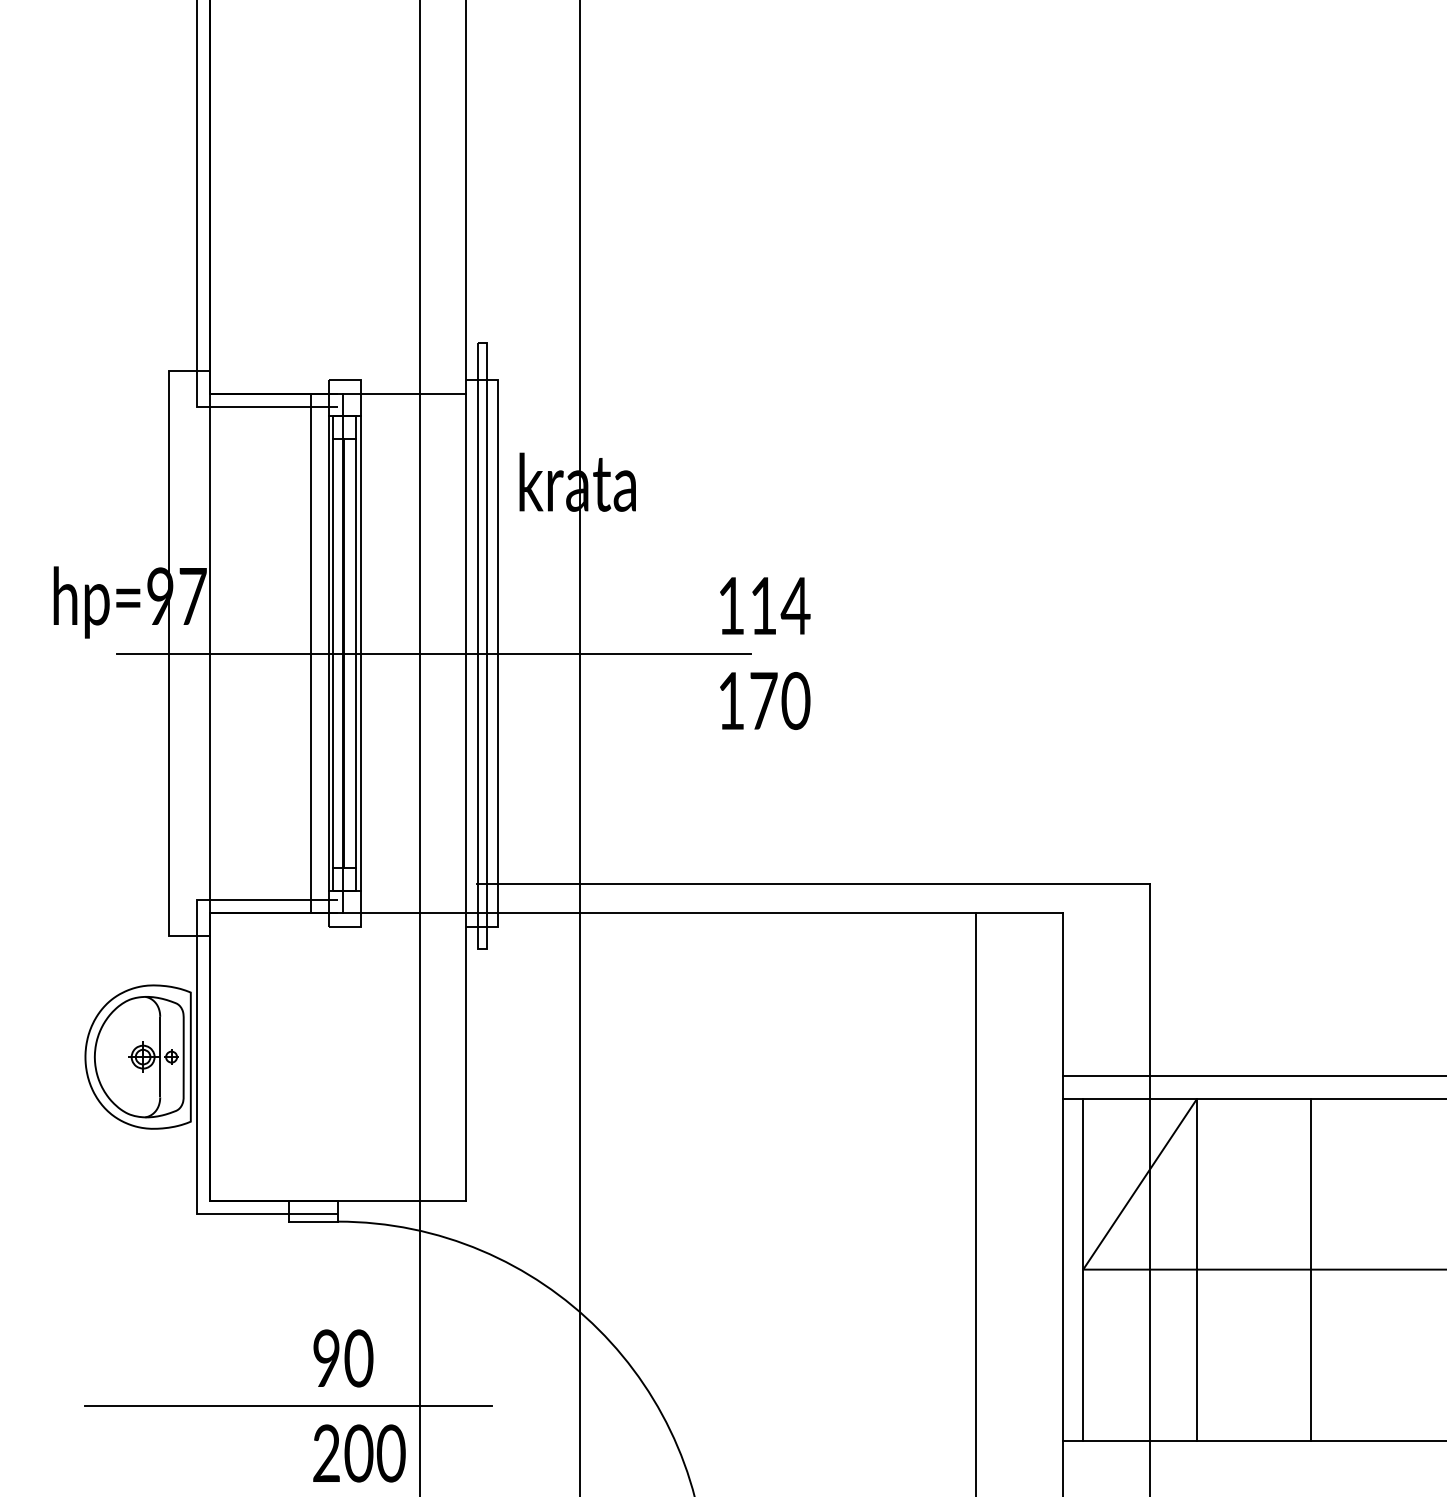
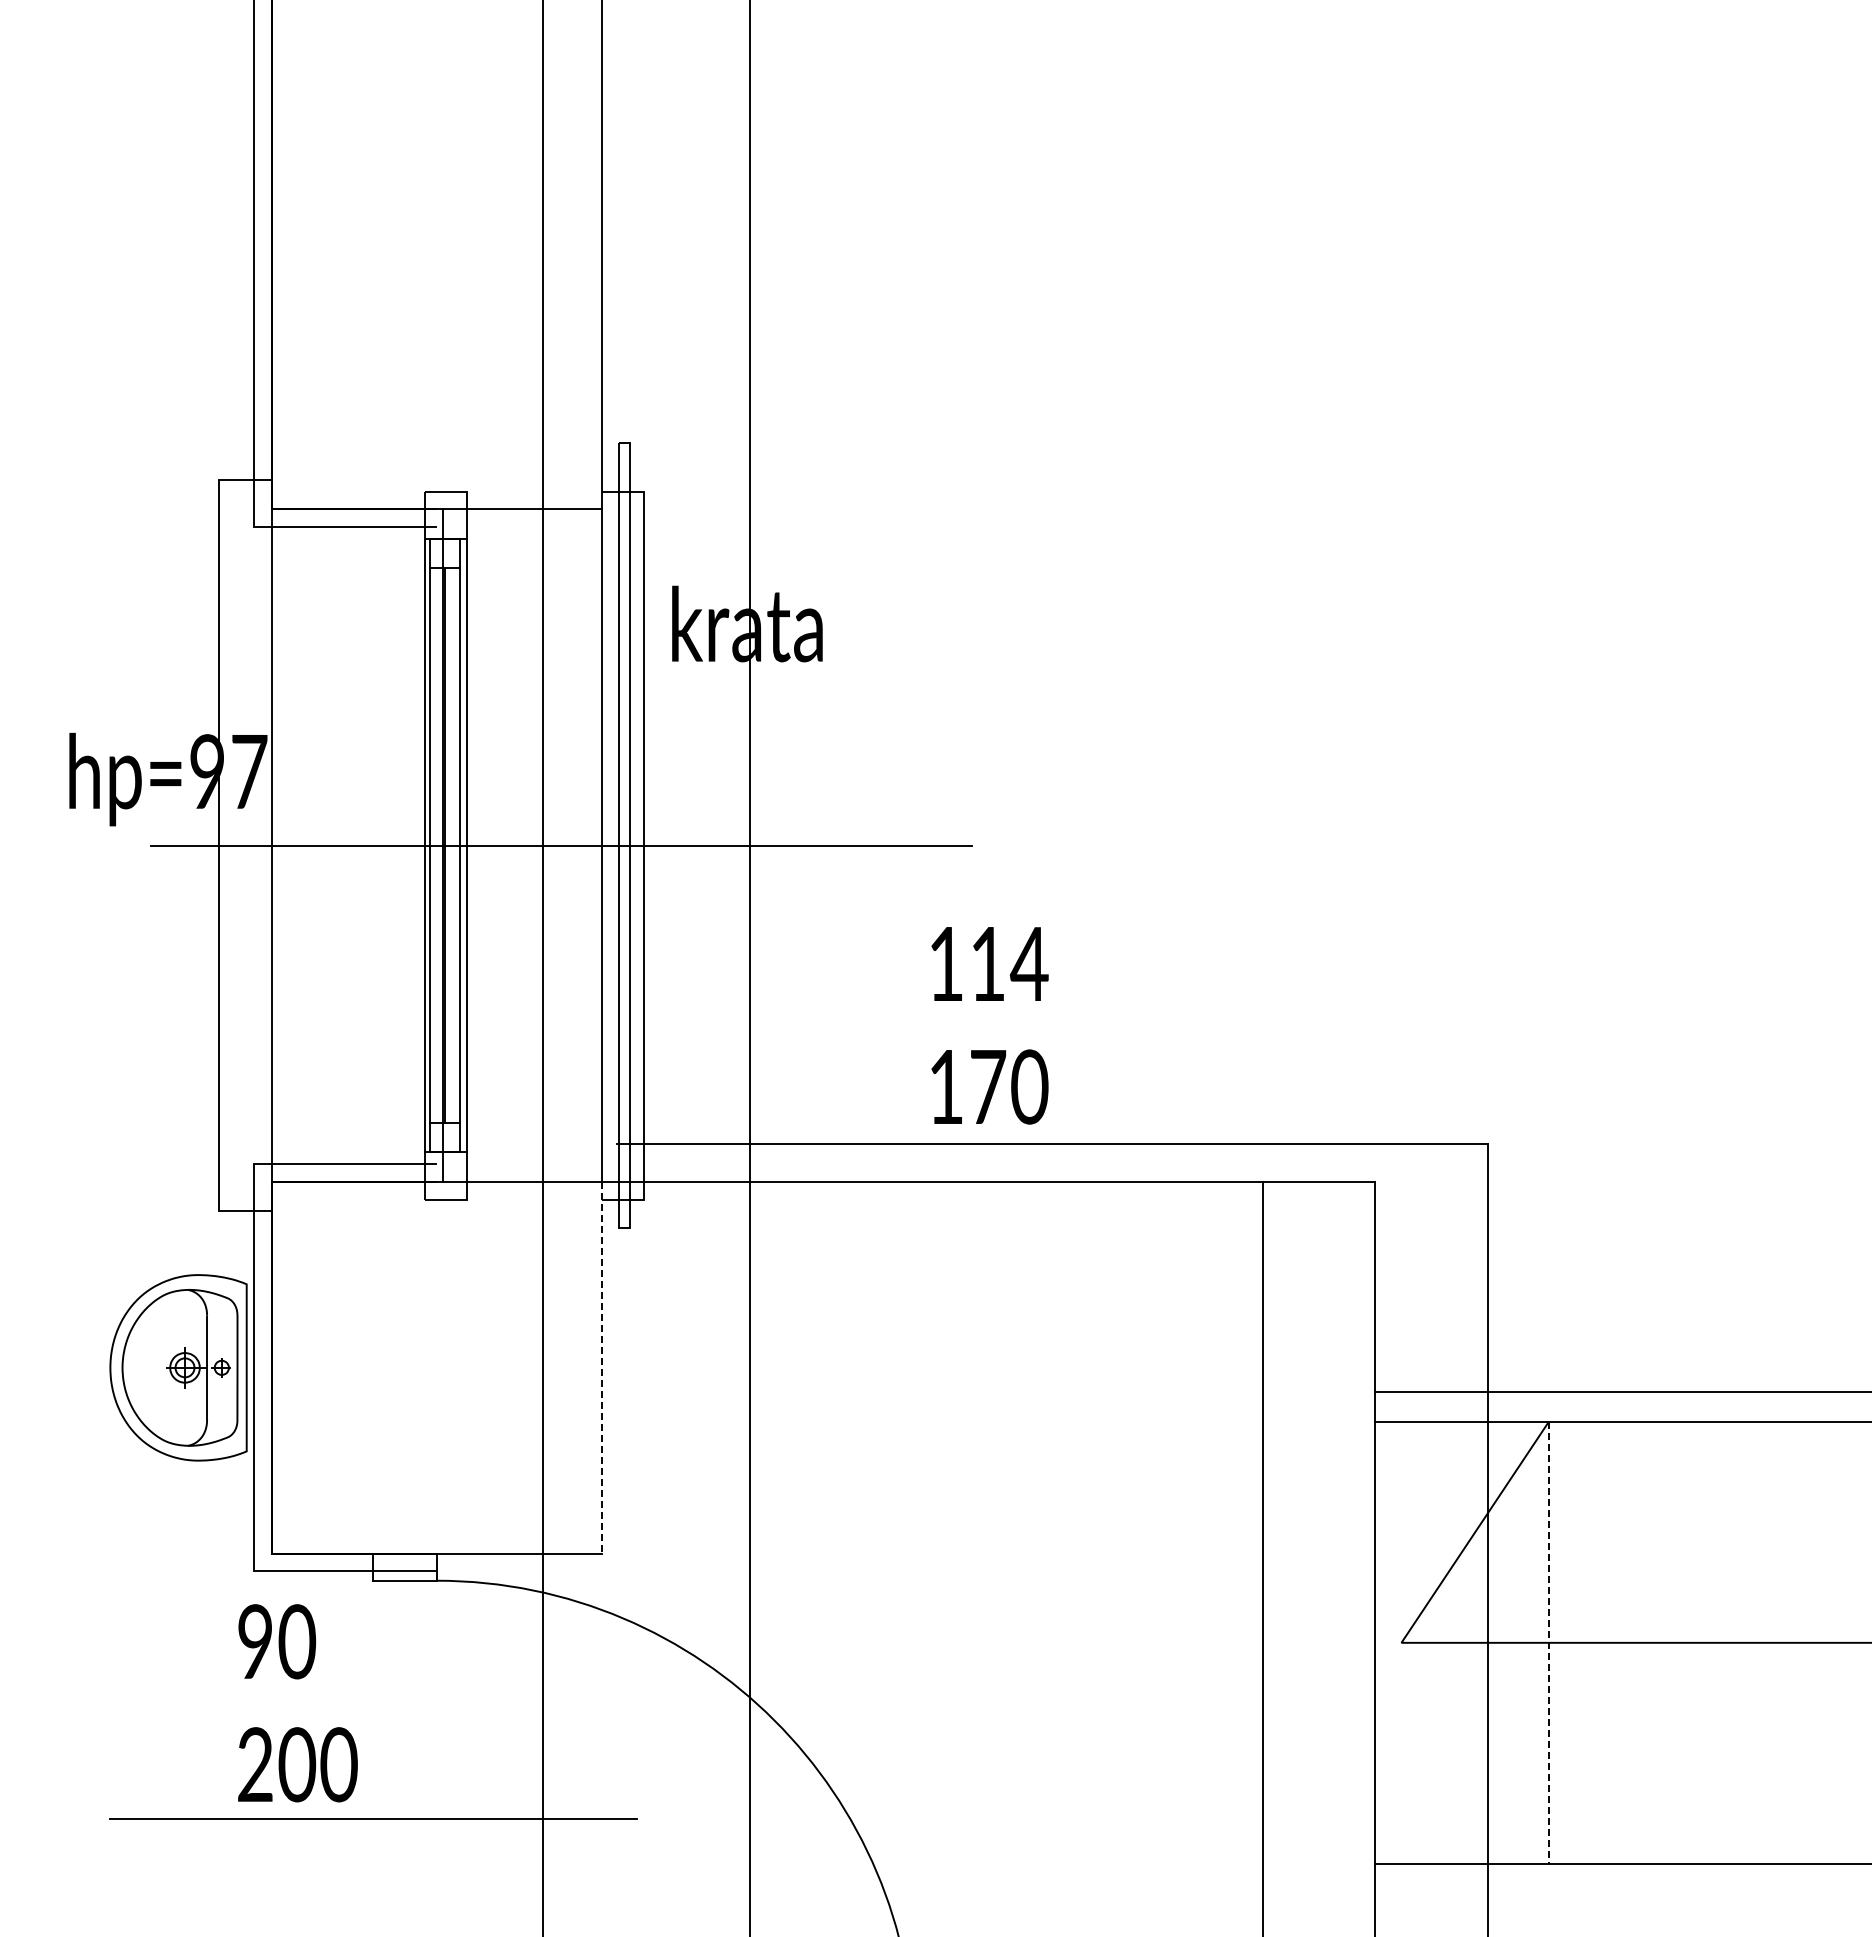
line: (310, 653) -> (401, 845), removed
text: (764, 653) -> (989, 1025), moved
line: (465, 1056) -> (602, 1367), solid -> dashed
line: (1083, 1269) -> (1401, 1642), removed
line: (1311, 1269) -> (1696, 1642), removed
line: (1197, 1270) -> (1549, 1643), solid -> dashed
text: (359, 1406) -> (297, 1703), moved

